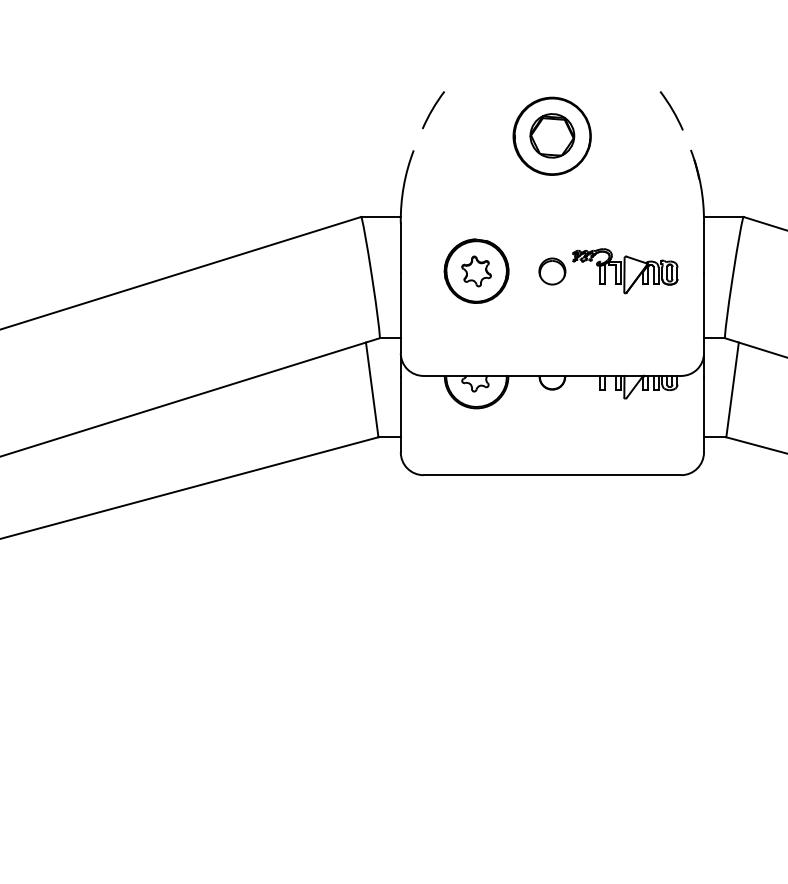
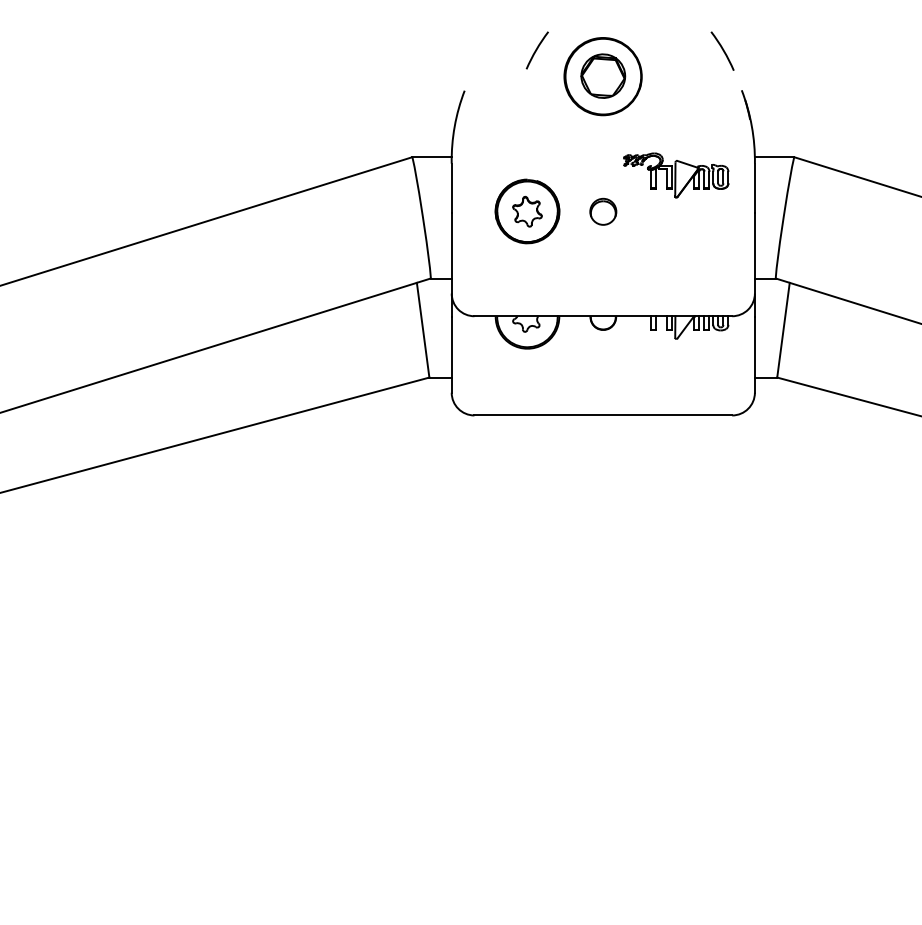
arc: (432, 110) -> (536, 50), moved
part: (625, 271) -> (676, 175), moved

